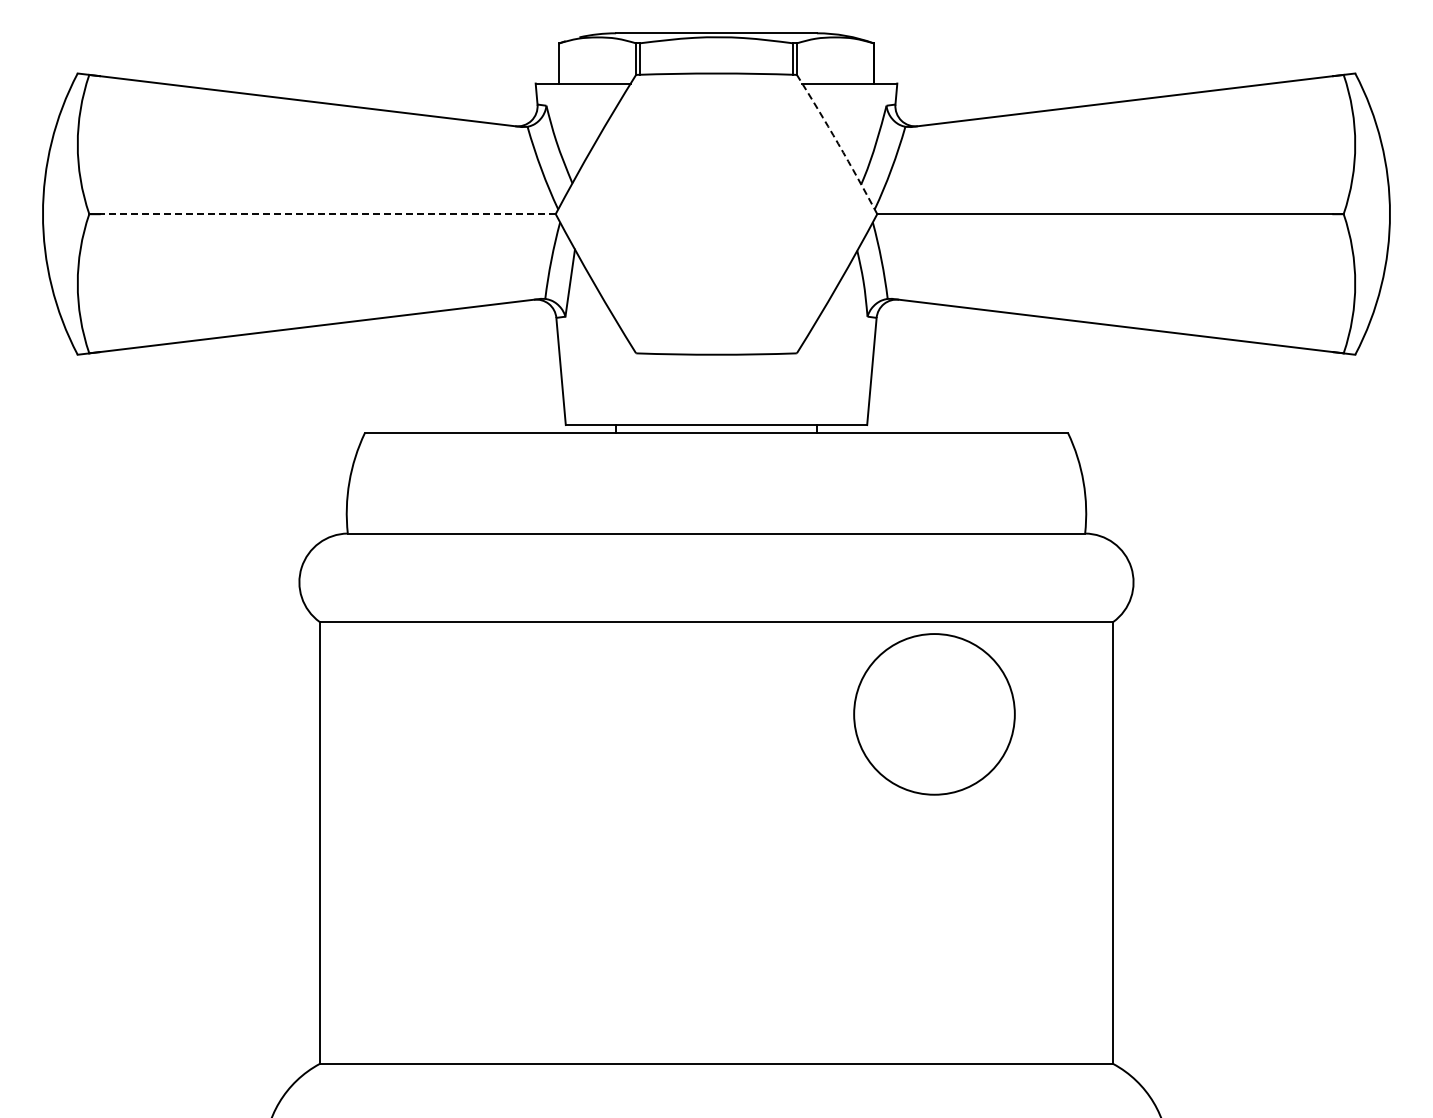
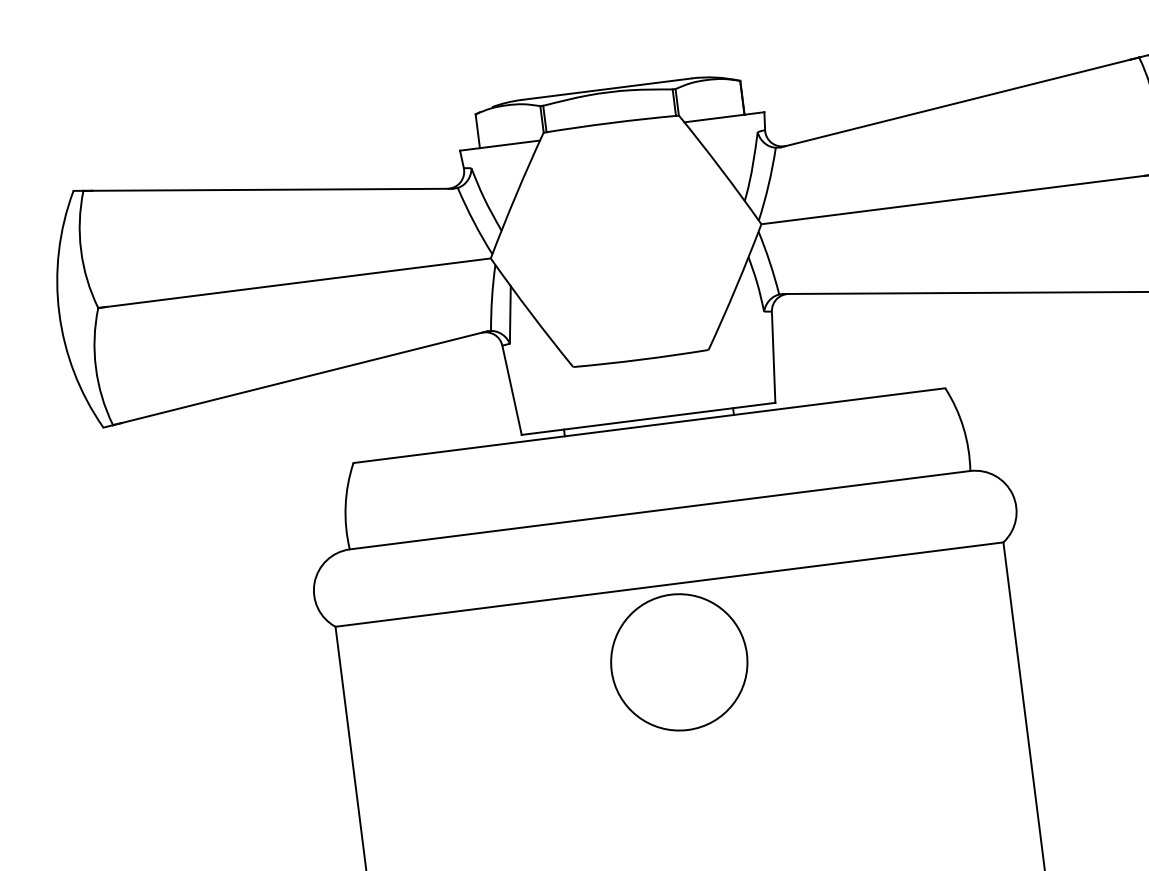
arc: (838, 143) -> (721, 168), dashed -> solid
line: (327, 214) -> (298, 283), dashed -> solid
circle: (934, 714) -> (679, 662), moved

